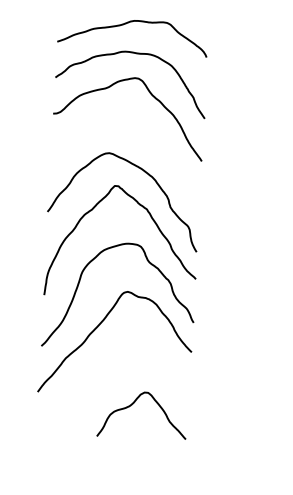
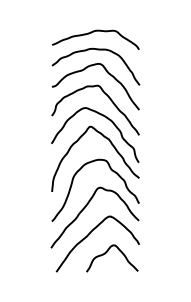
curve: (149, 138) -> (108, 98), added
curve: (105, 373) -> (89, 235), added

